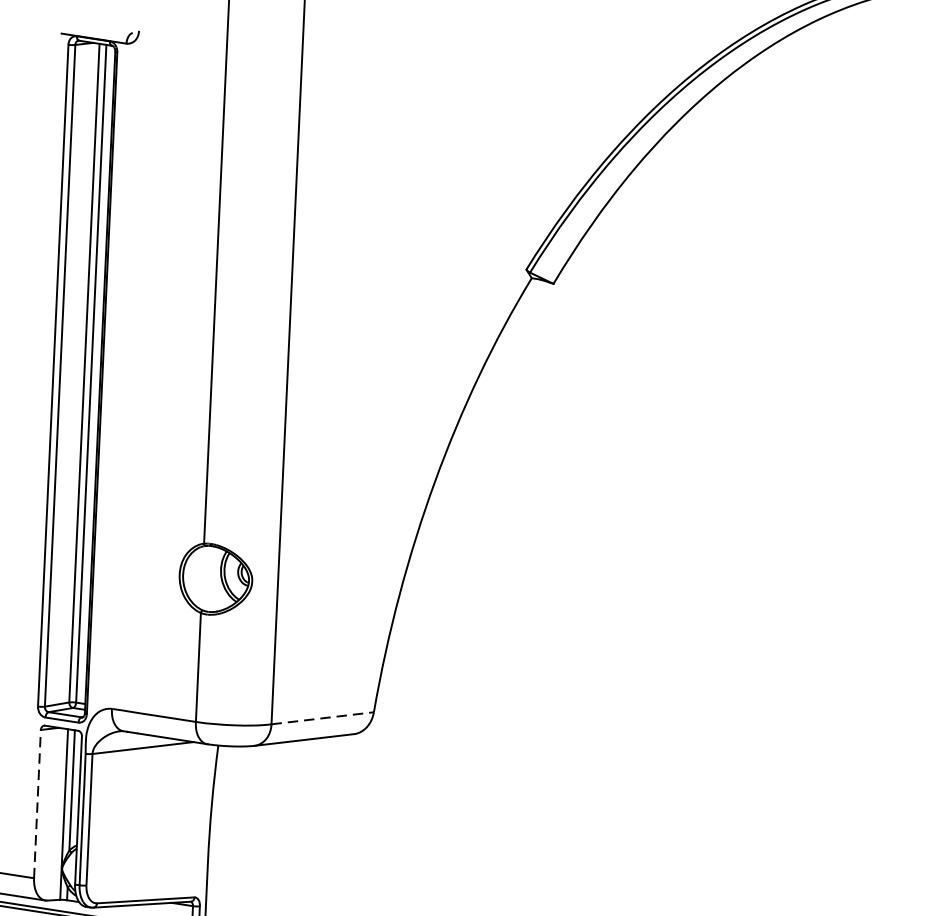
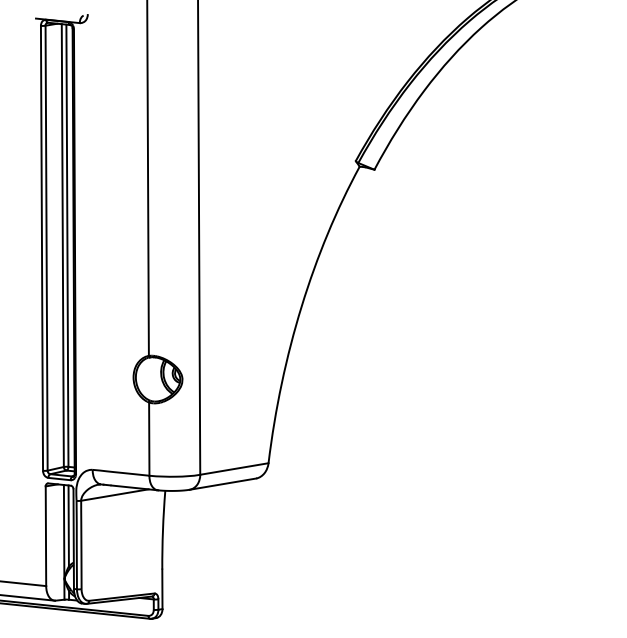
line: (322, 719) -> (234, 469), dashed -> solid
line: (36, 804) -> (45, 536), dashed -> solid

